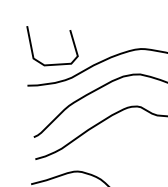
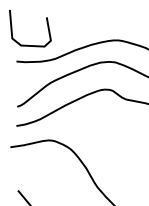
curve: (51, 63) -> (27, 44), moved

